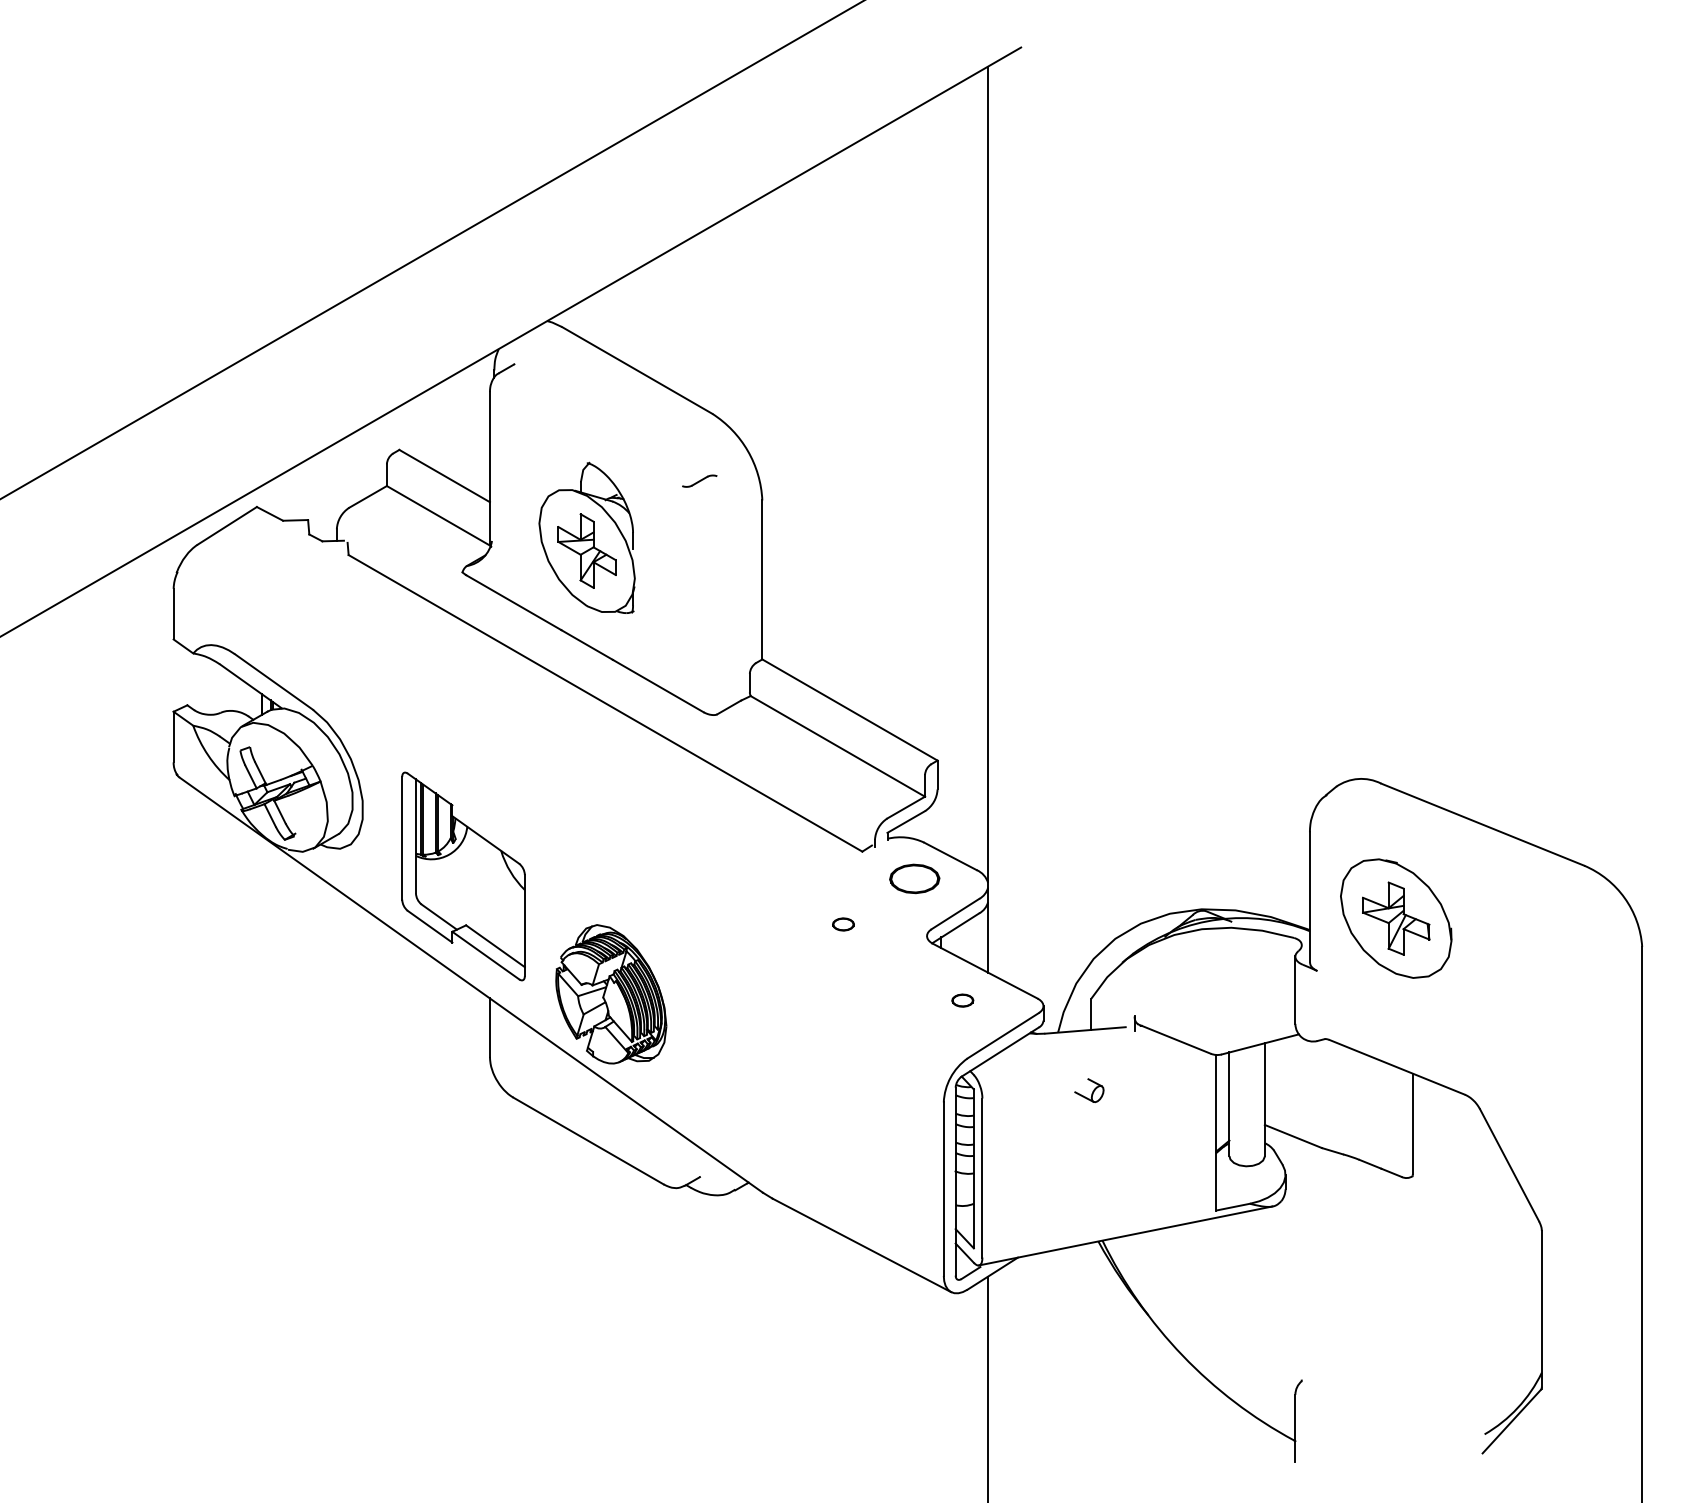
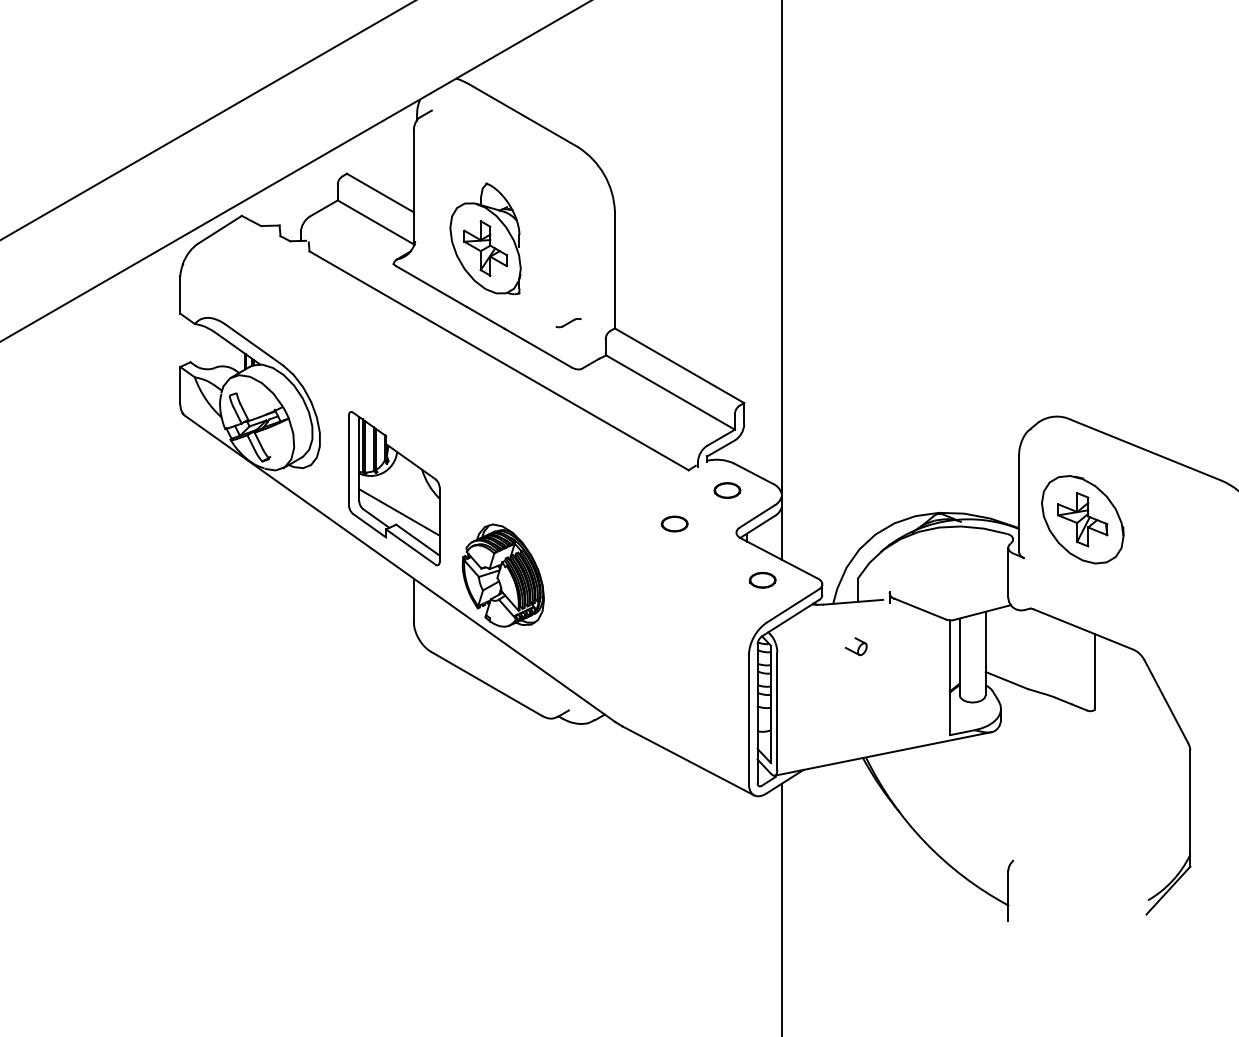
part: (699, 480) -> (568, 322), moved
part: (914, 879) -> (727, 490), size x0.71
line: (469, 908) -> (398, 512), added
part: (843, 924) -> (674, 524), size x1.67
part: (962, 1000) -> (762, 580), size x1.67

